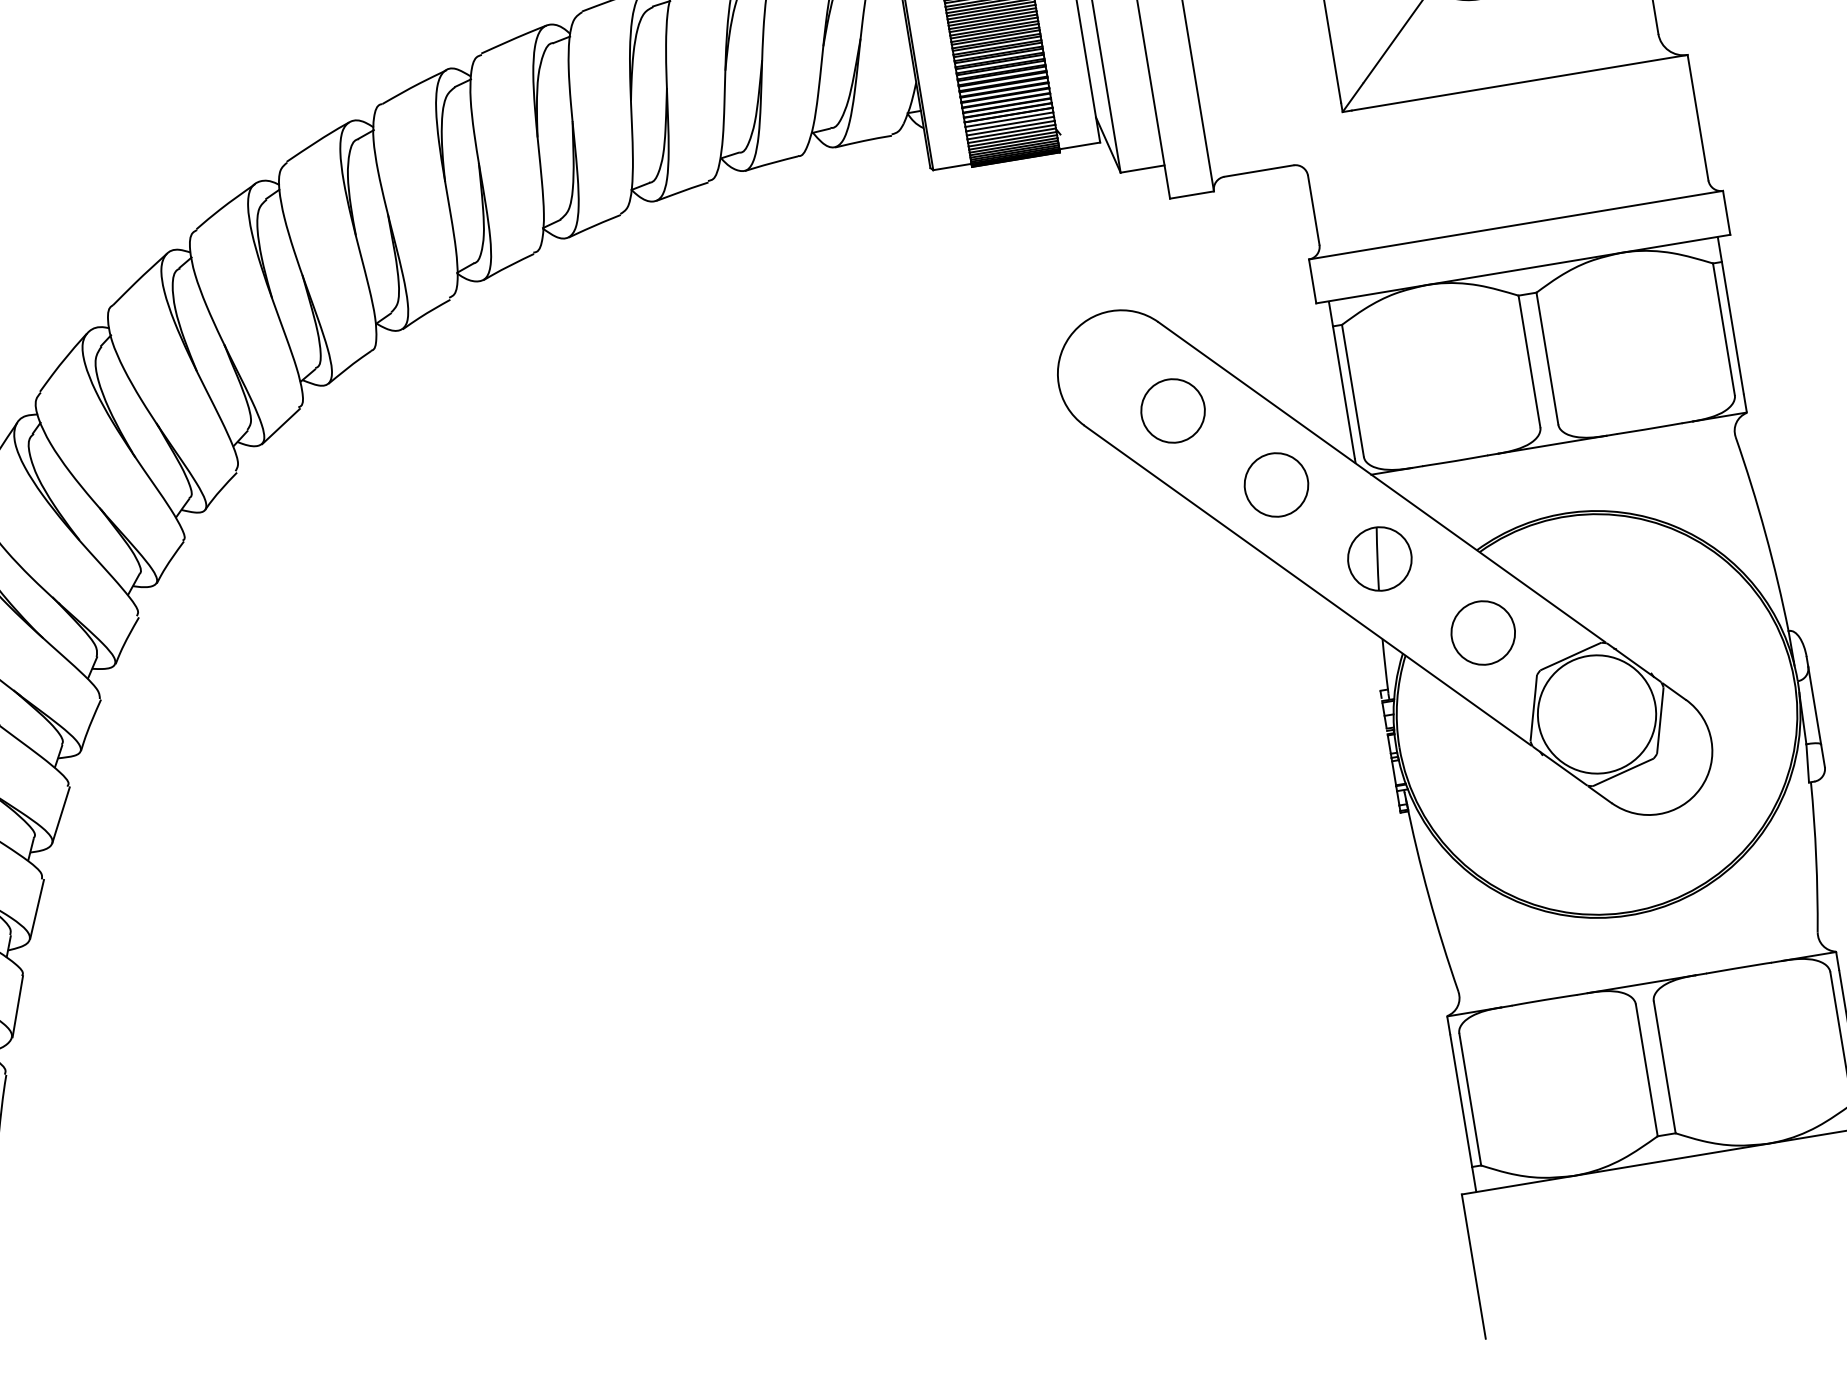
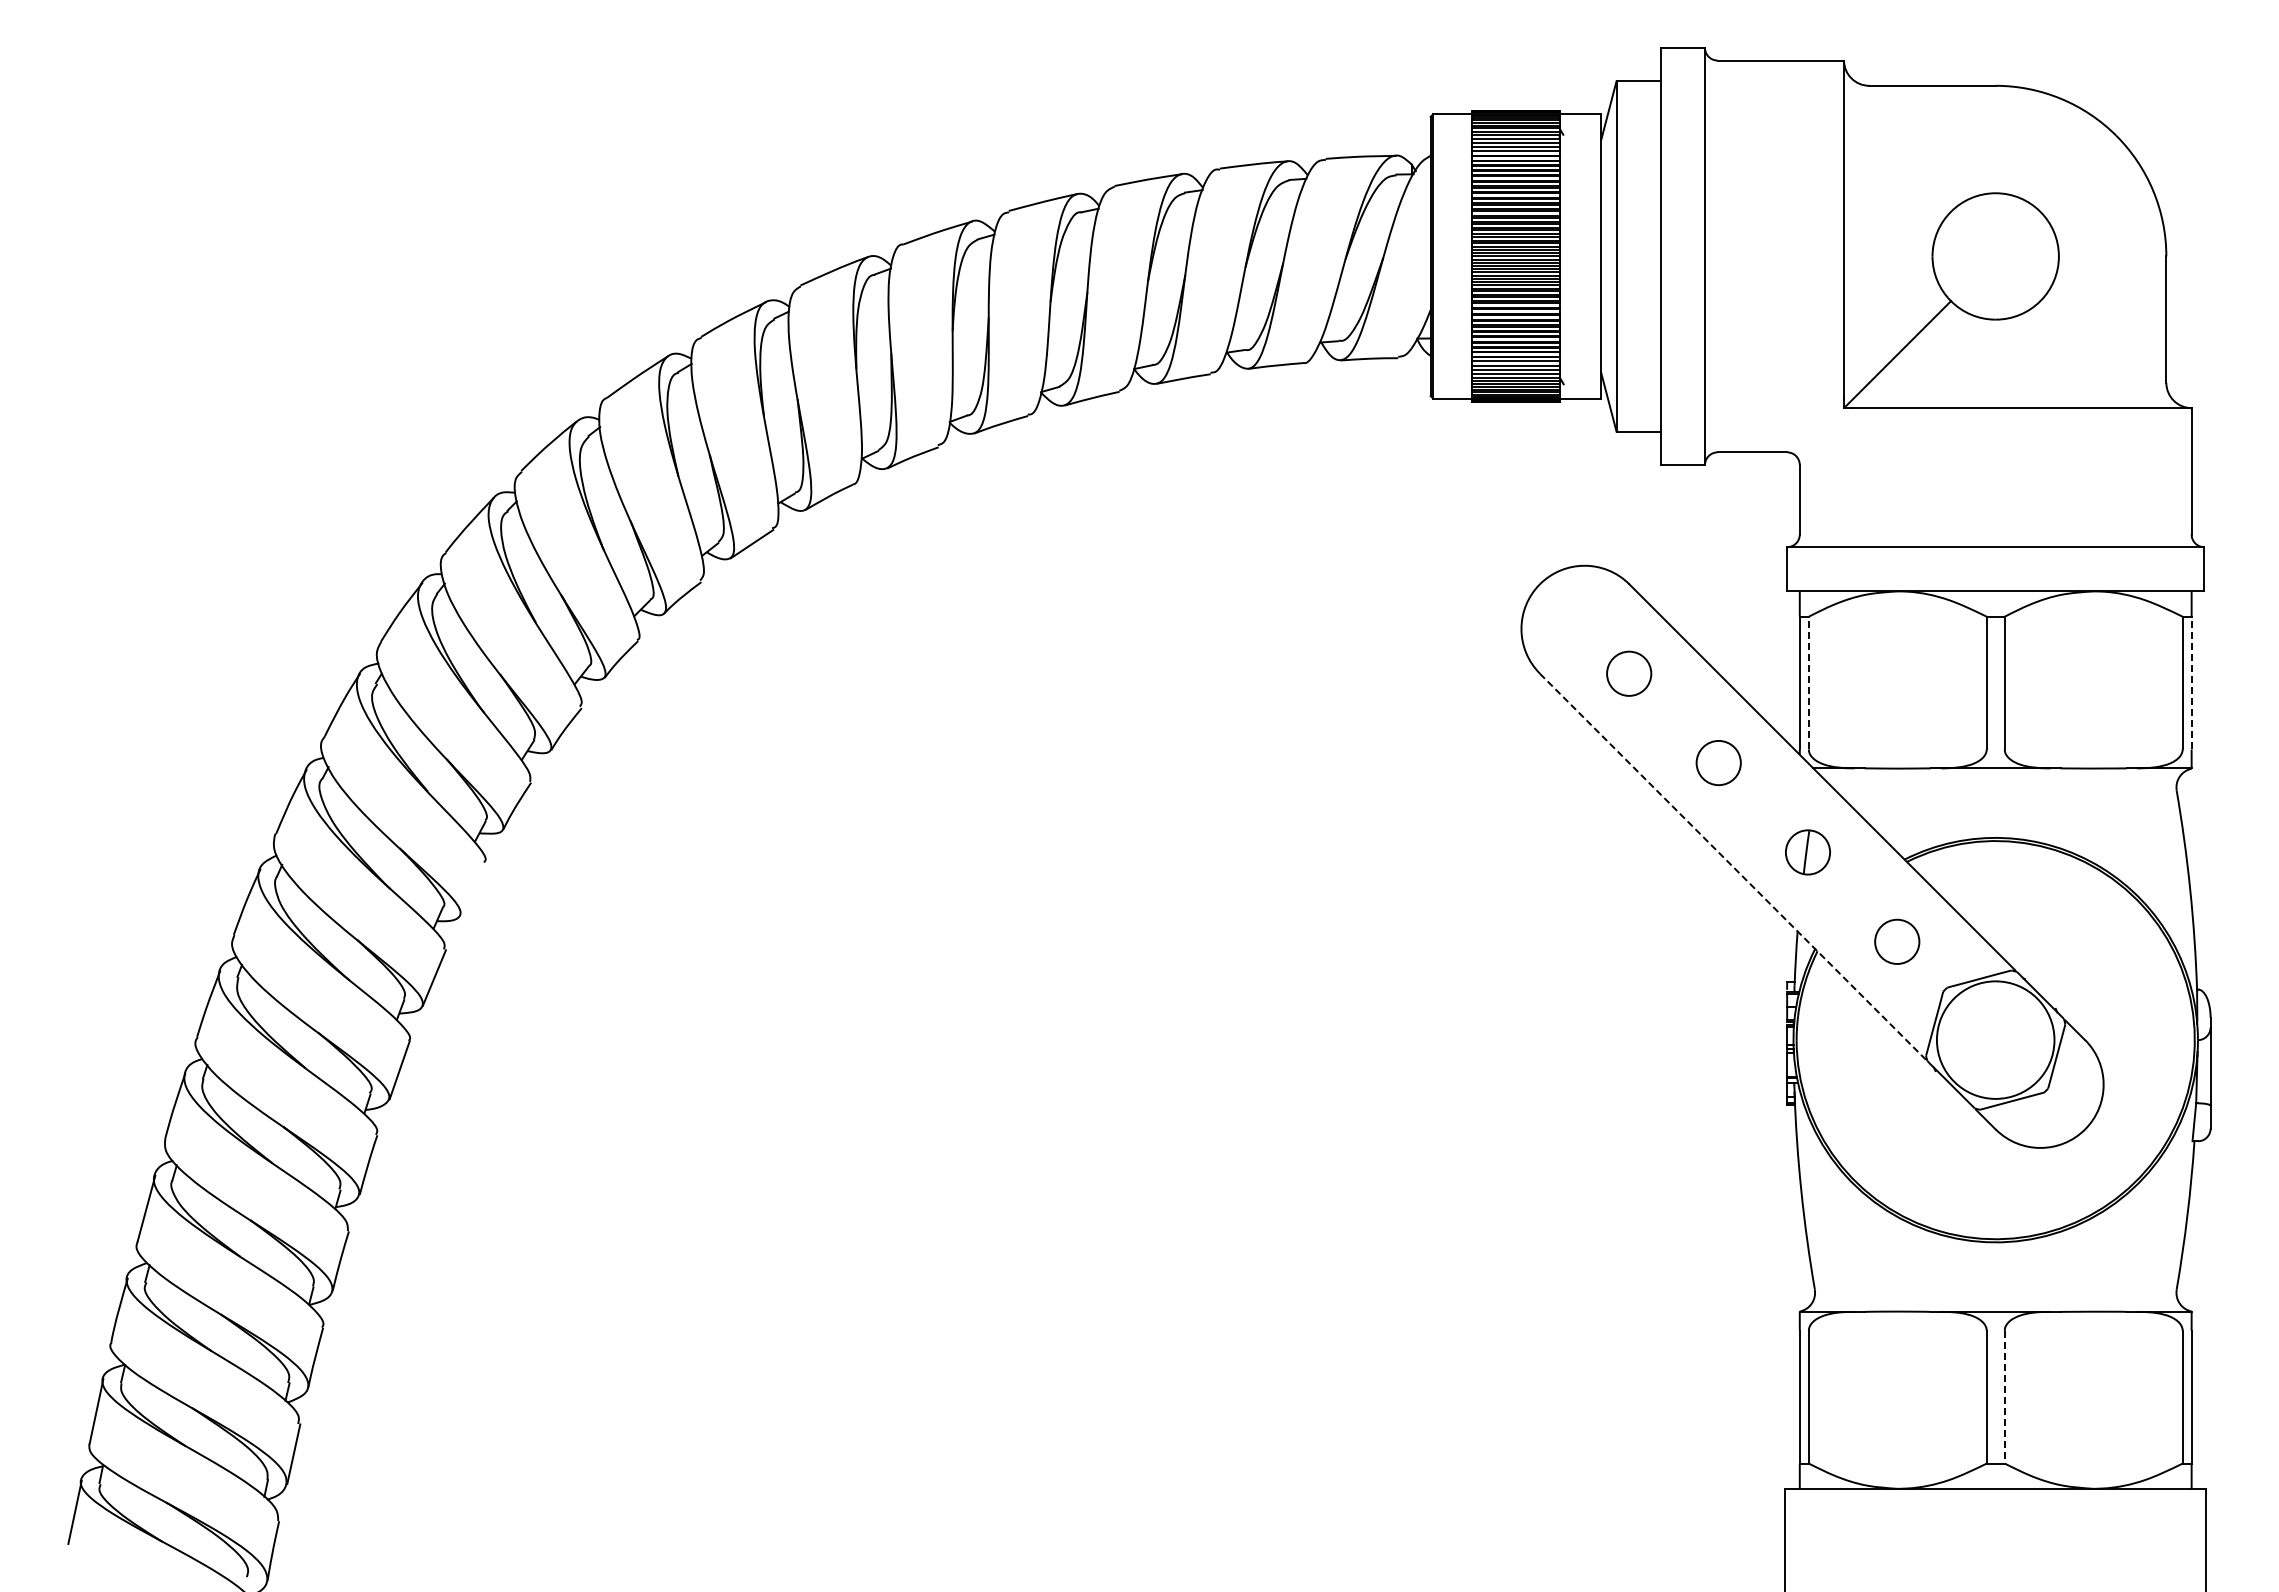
line: (1732, 327) -> (2191, 682), solid -> dashed
line: (1352, 390) -> (1808, 682), solid -> dashed
circle: (1172, 410) -> (1628, 673), size x0.7
circle: (1276, 484) -> (1718, 762), size x0.7
part: (1379, 559) -> (1807, 852), size x0.7
line: (1307, 585) -> (1732, 866), solid -> dashed
circle: (1482, 632) -> (1896, 941), size x0.7
line: (61, 815) -> (473, 889), removed
line: (1664, 1067) -> (2004, 1397), solid -> dashed

